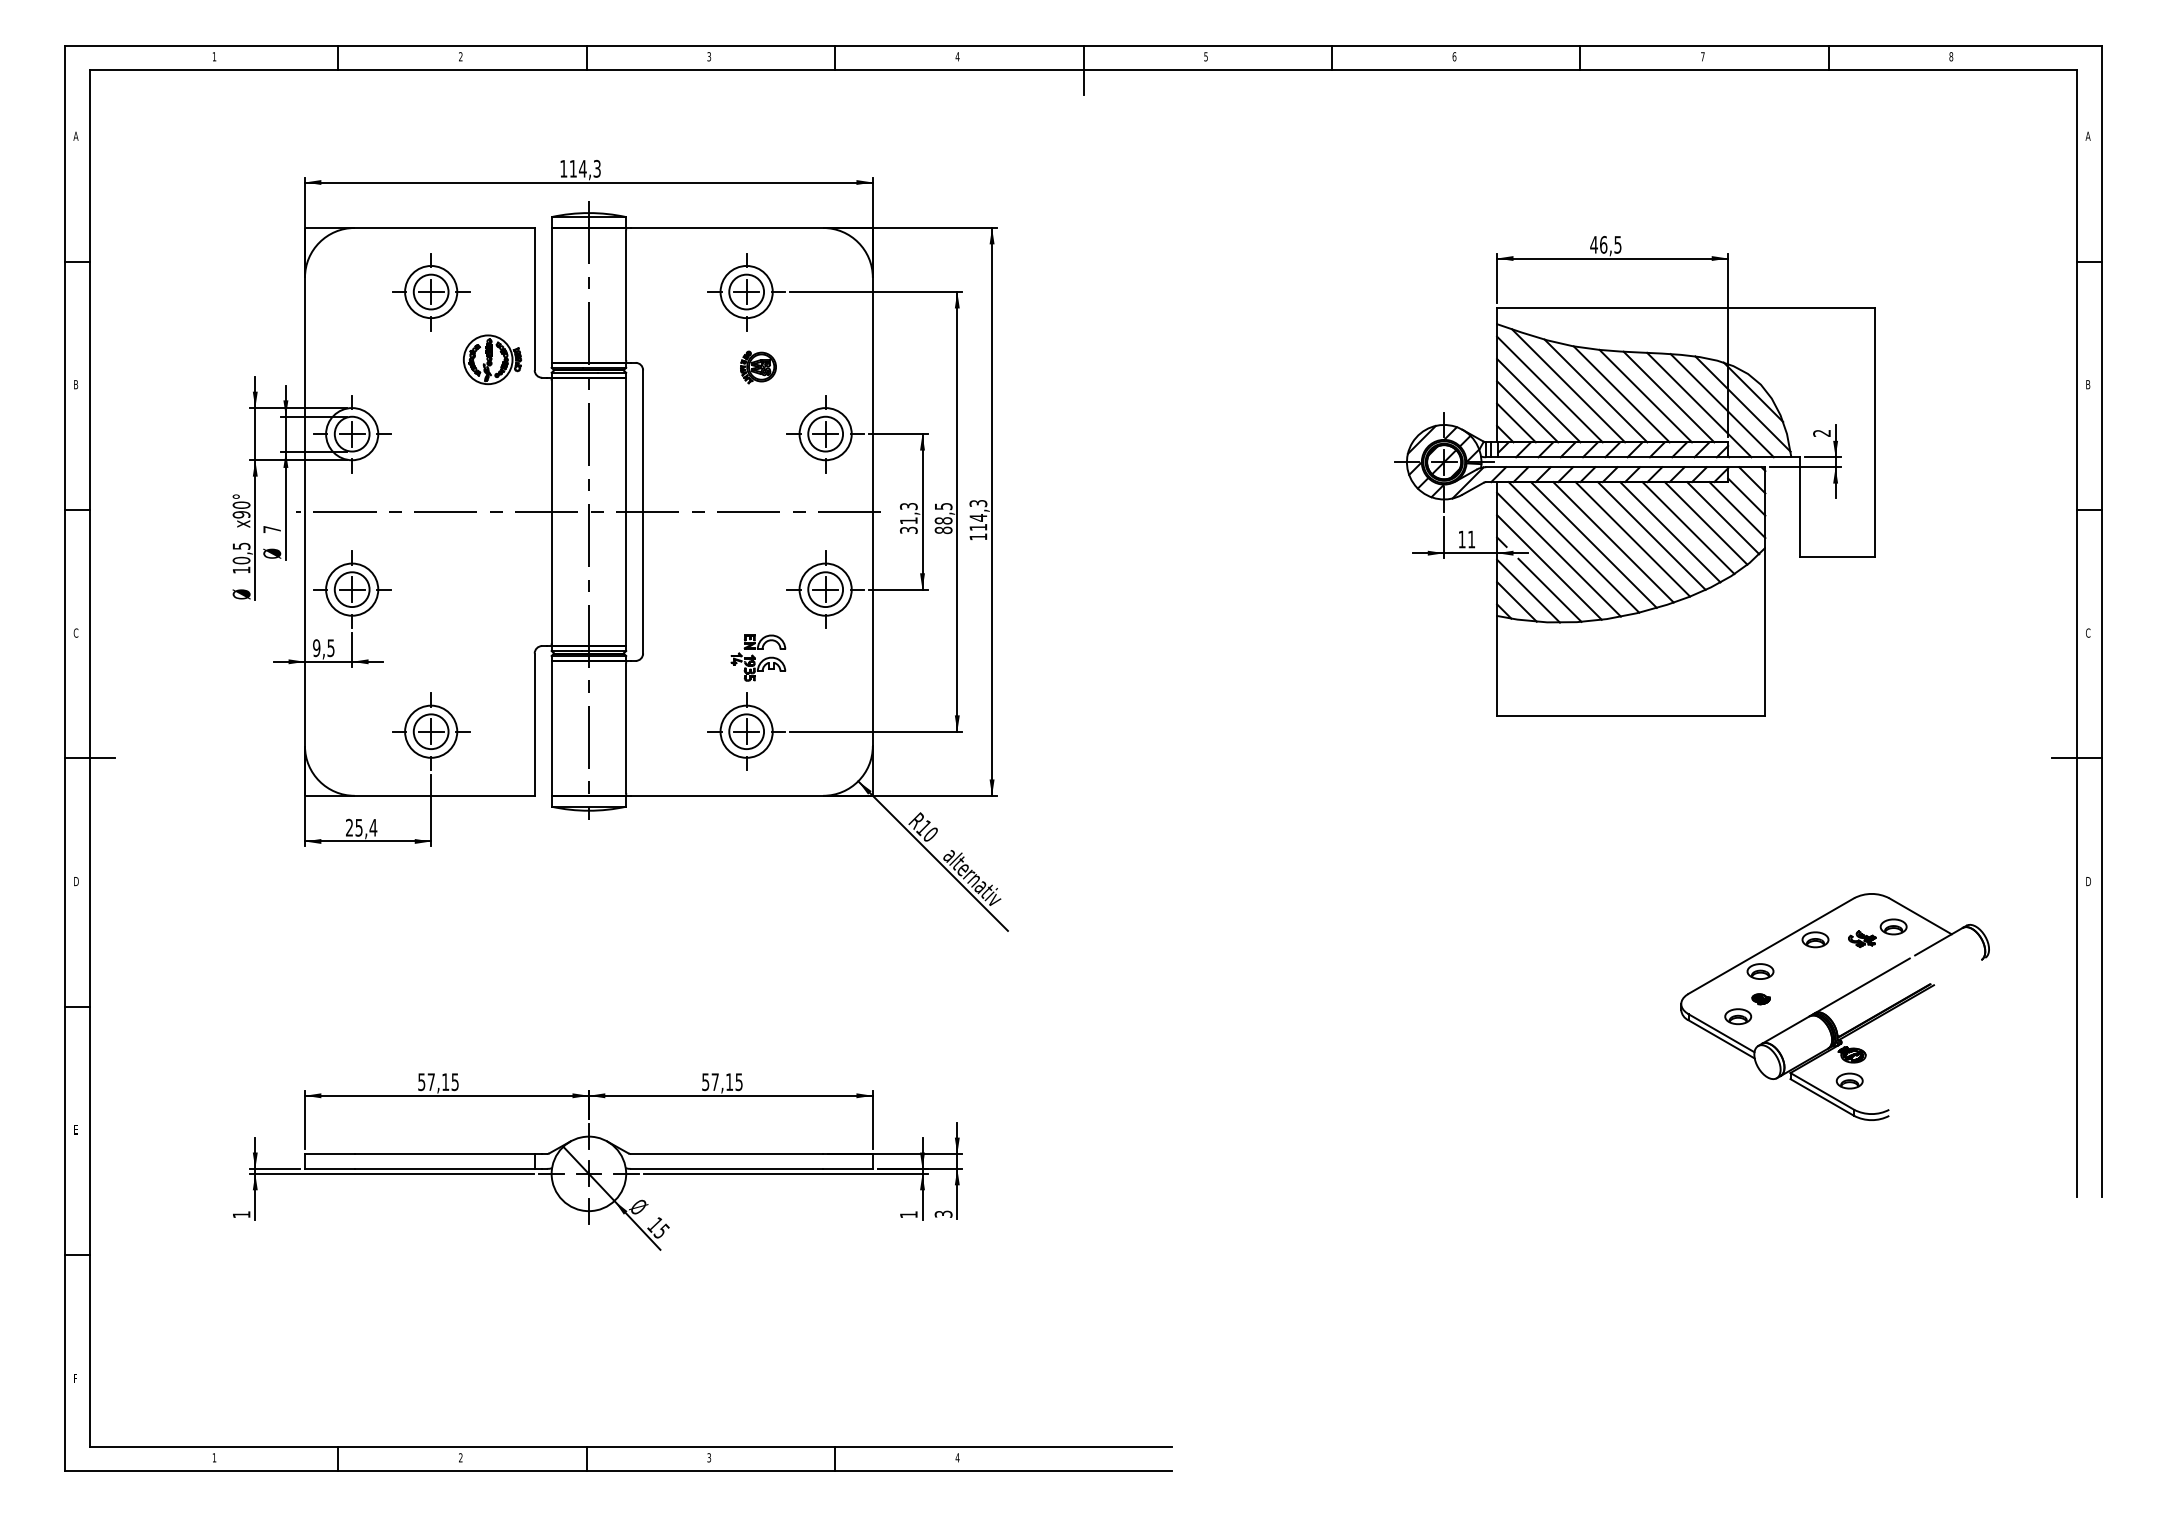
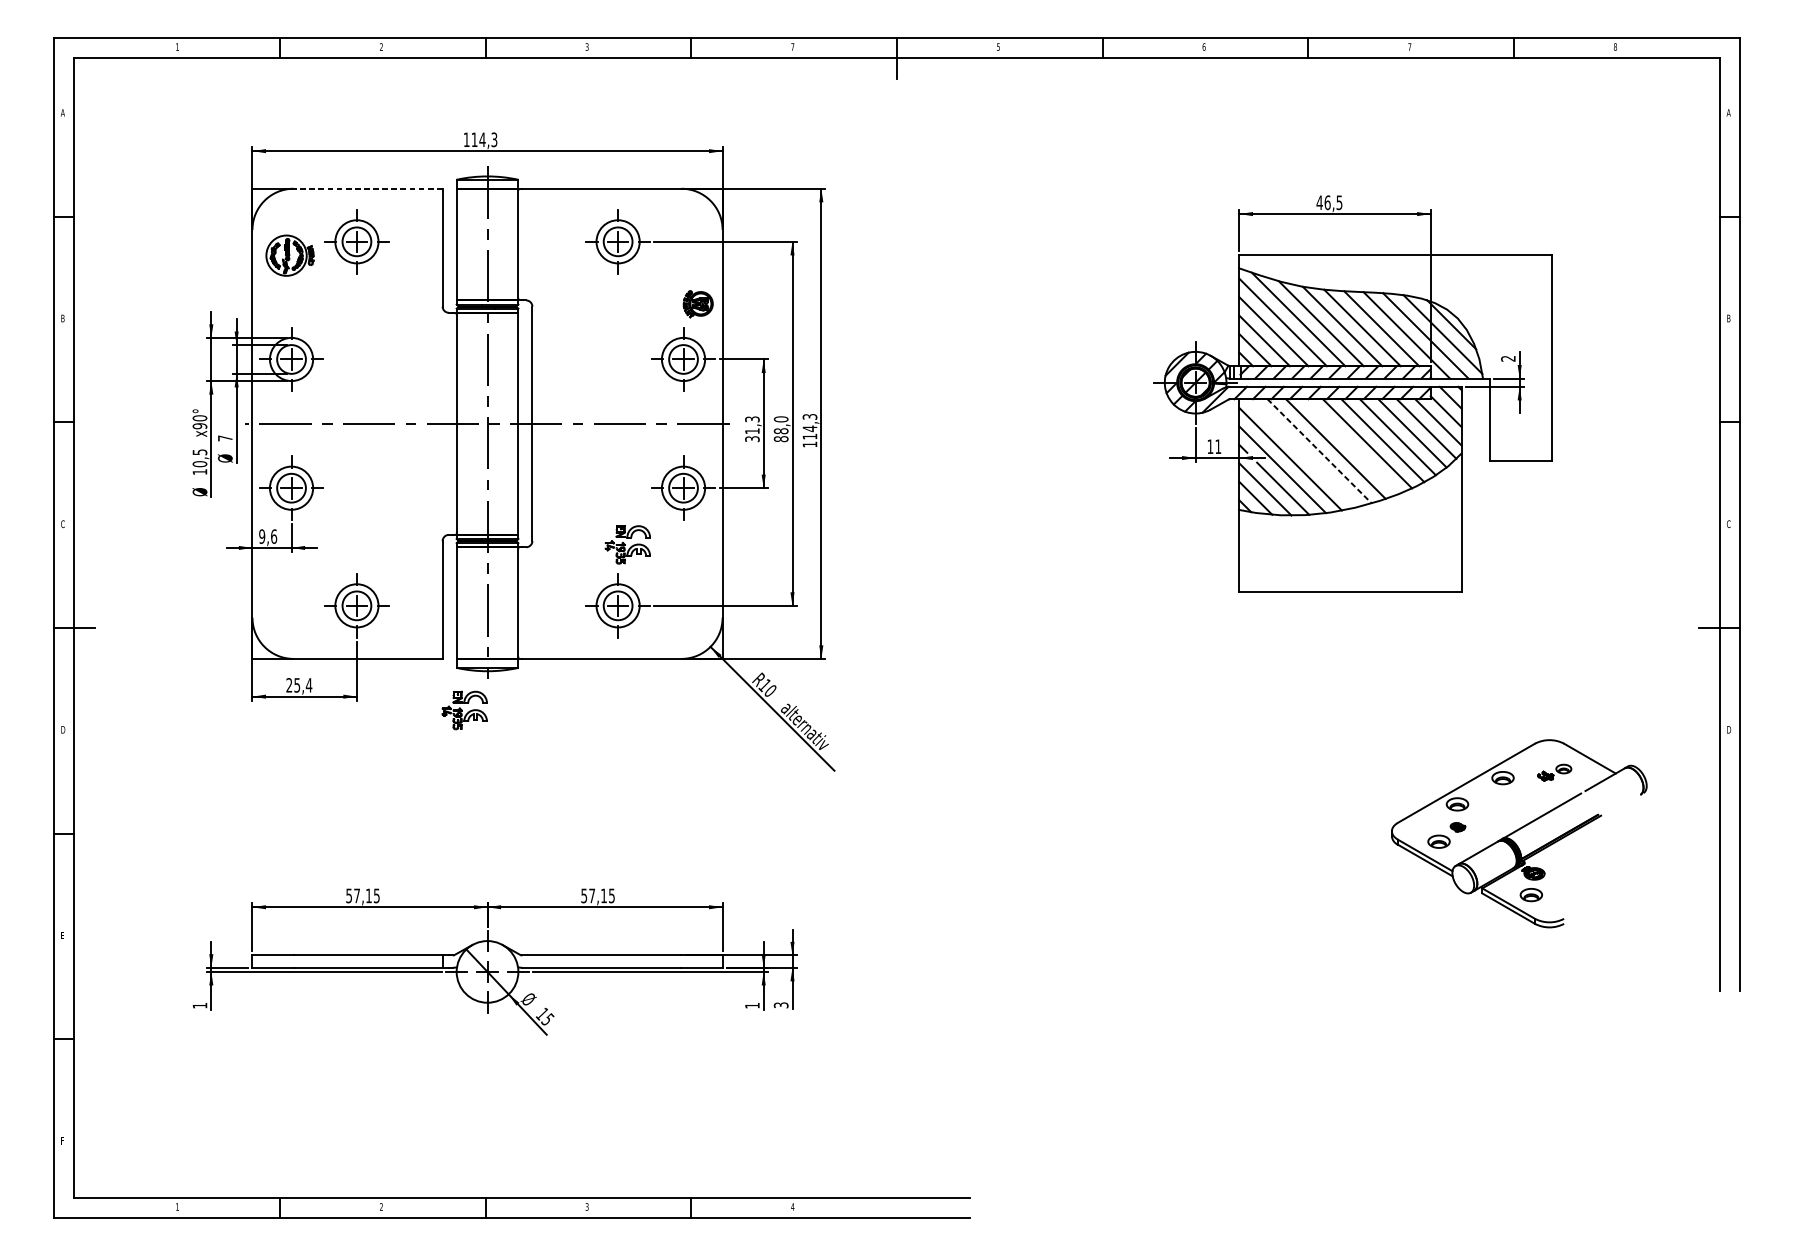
text: (957, 56) -> (792, 46), 4 -> 7
line: (444, 227) -> (367, 188), solid -> dashed
part: (492, 359) -> (290, 255), moved
part: (758, 367) -> (698, 304), moved
text: (943, 506) -> (781, 419), 88,5 -> 88,0
line: (1632, 539) -> (1351, 446), removed
line: (1593, 545) -> (1319, 451), solid -> dashed
line: (1573, 547) -> (1302, 453), removed
text: (330, 648) -> (273, 536), 9,5 -> 9,6
part: (561, 857) -> (464, 709), added
part: (1877, 933) -> (1554, 772), size x0.7

